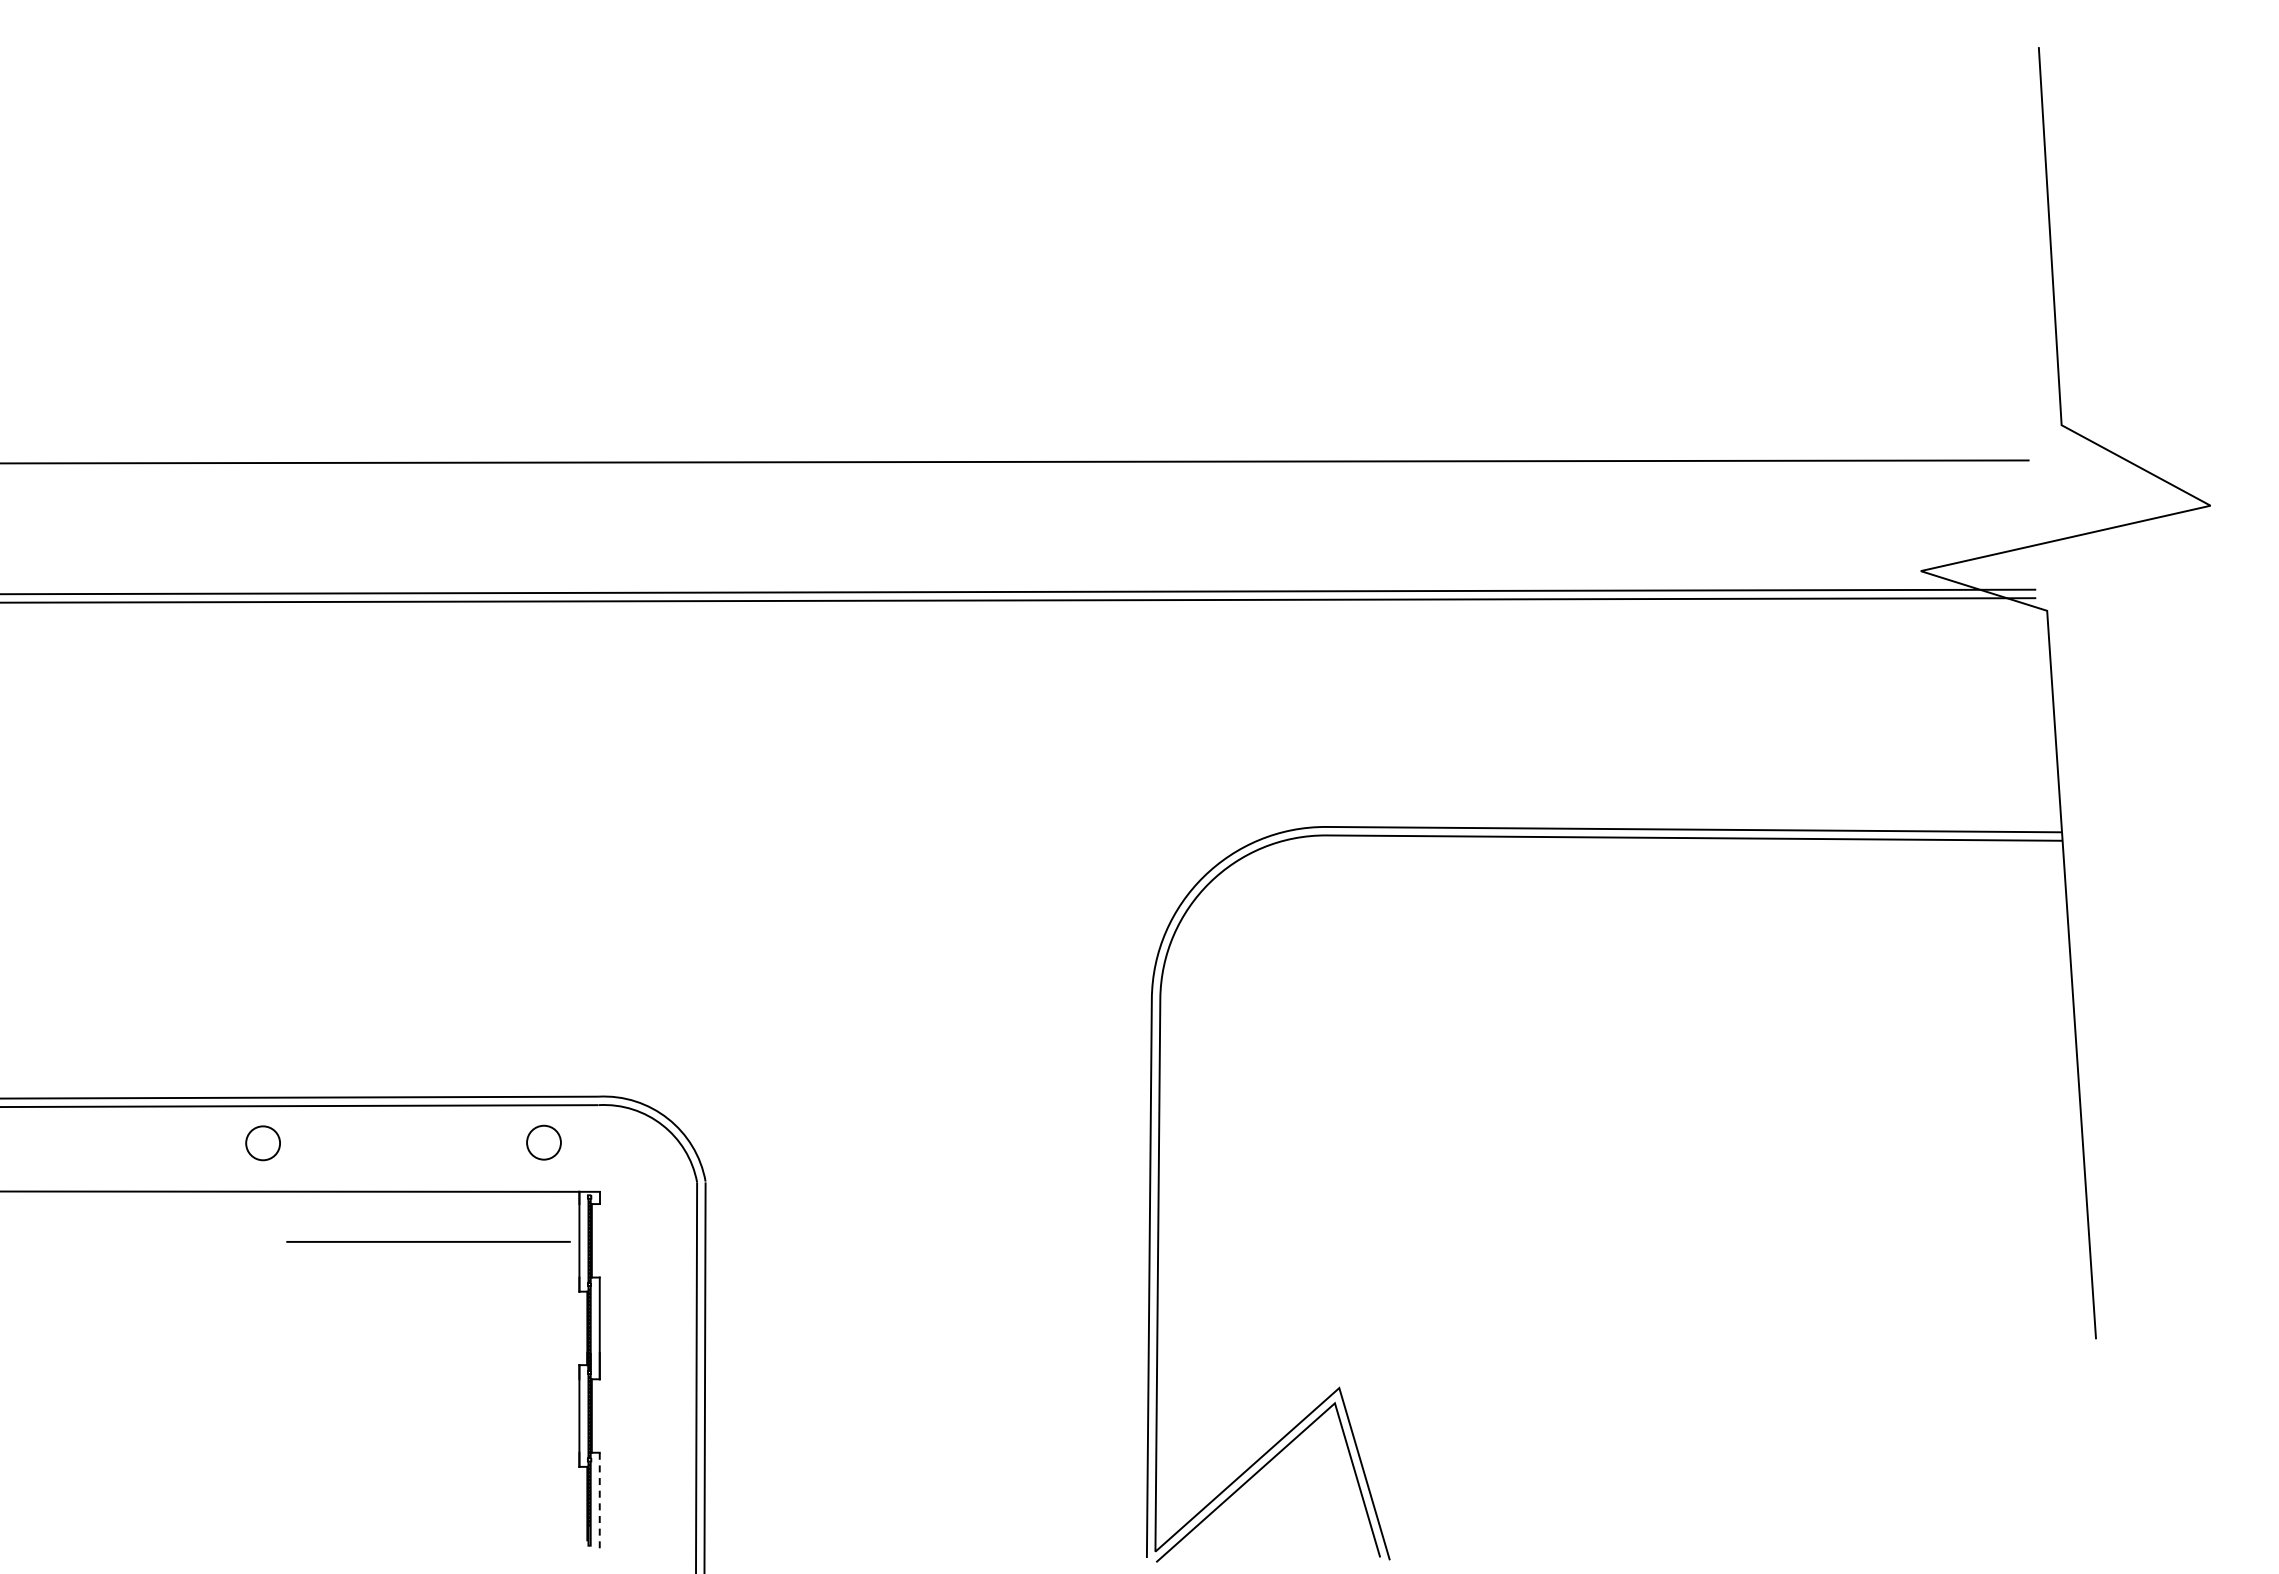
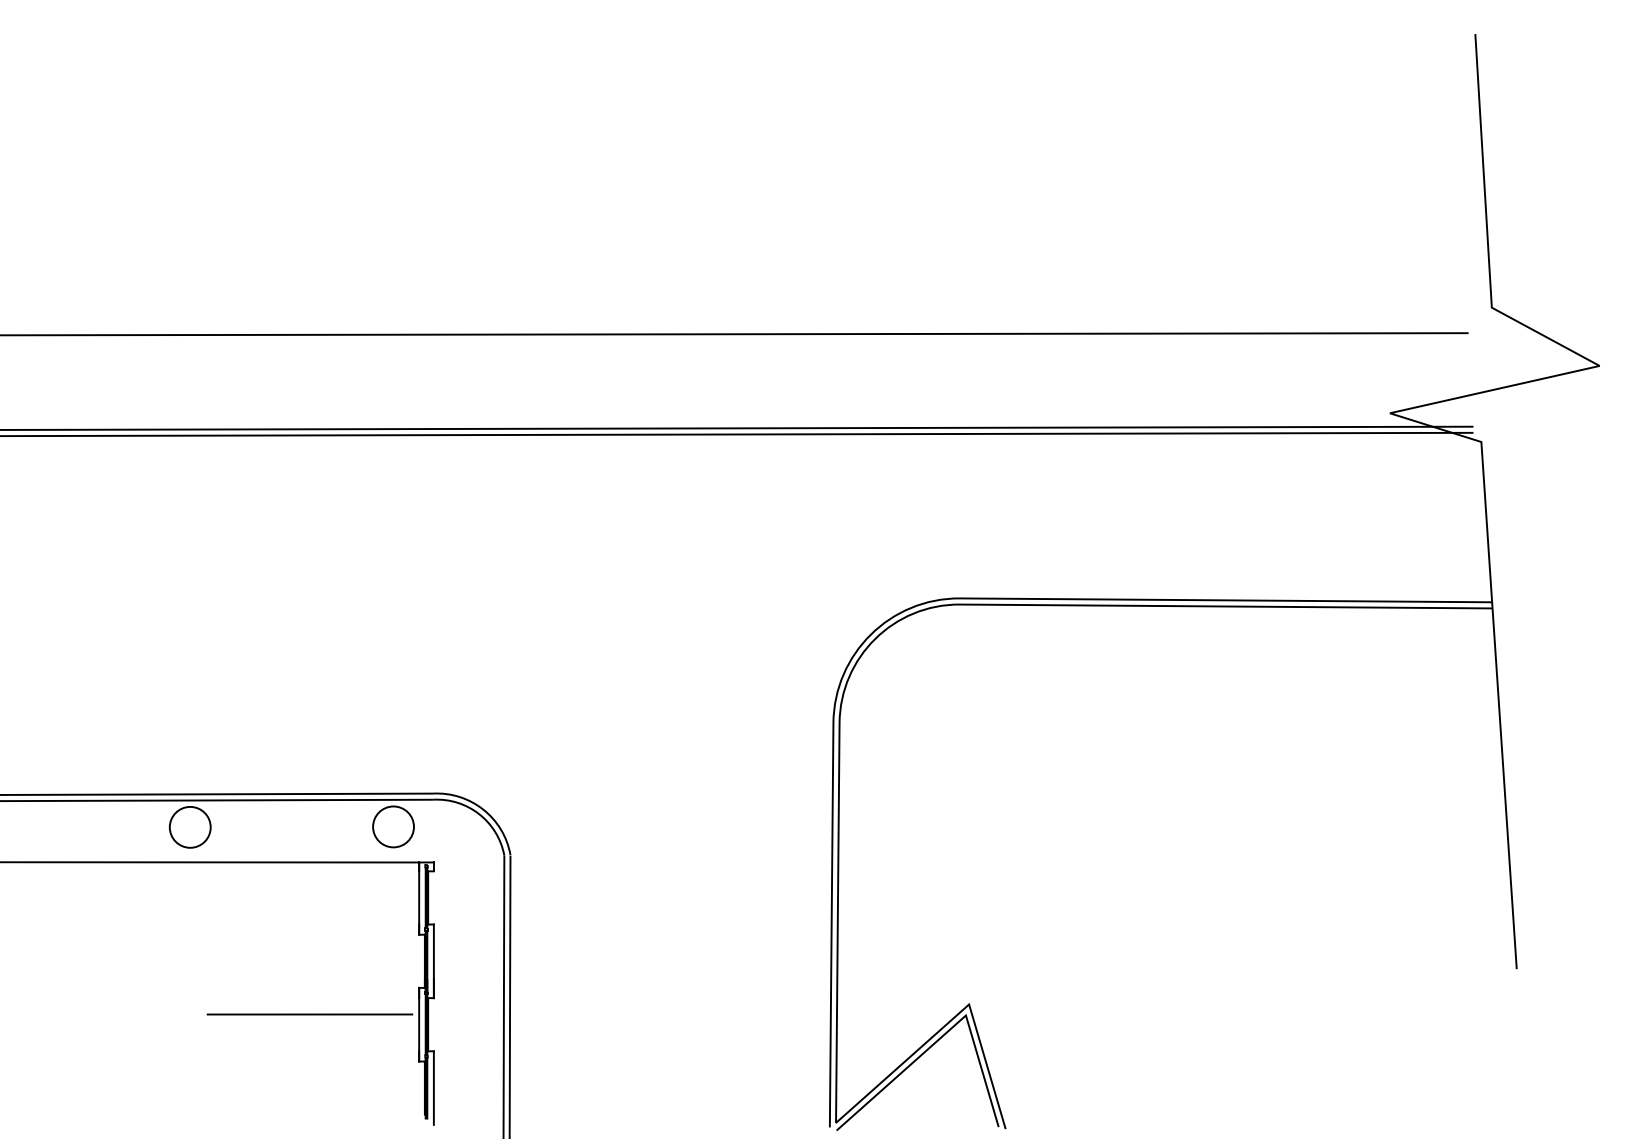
circle: (543, 1142) -> (393, 826), size x1.67
circle: (262, 1143) -> (189, 827), size x1.67
line: (428, 1241) -> (309, 1014), moved
line: (599, 1503) -> (433, 1088), dashed -> solid

